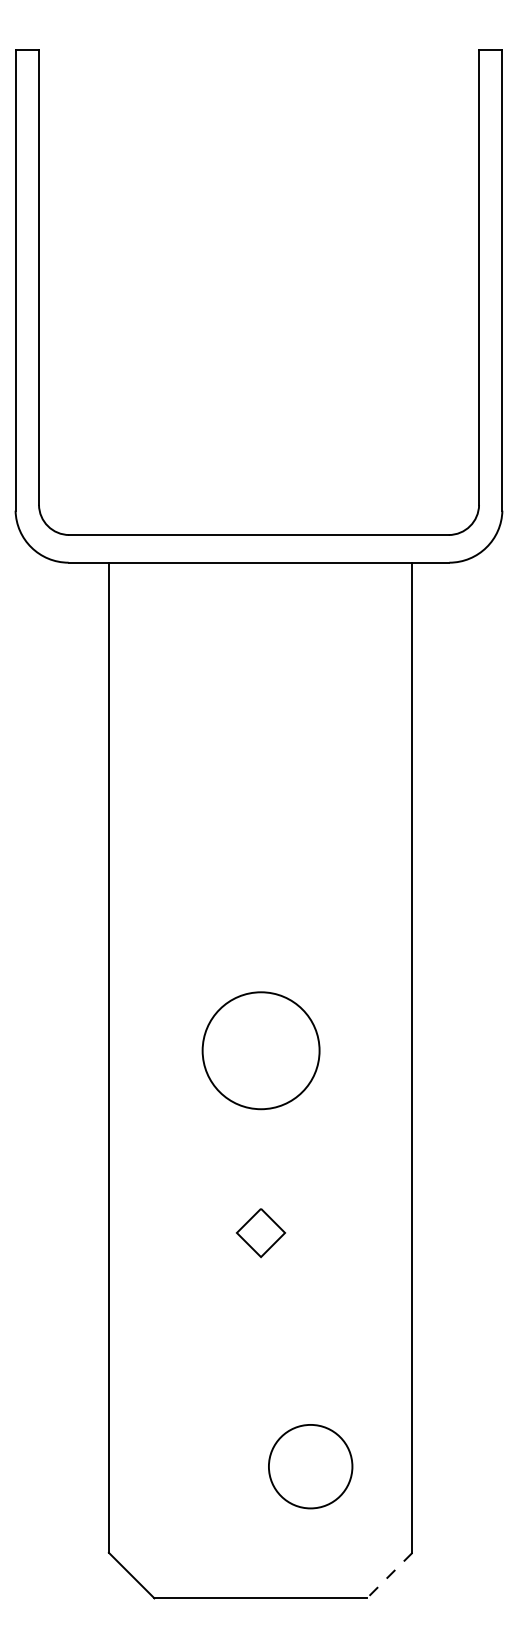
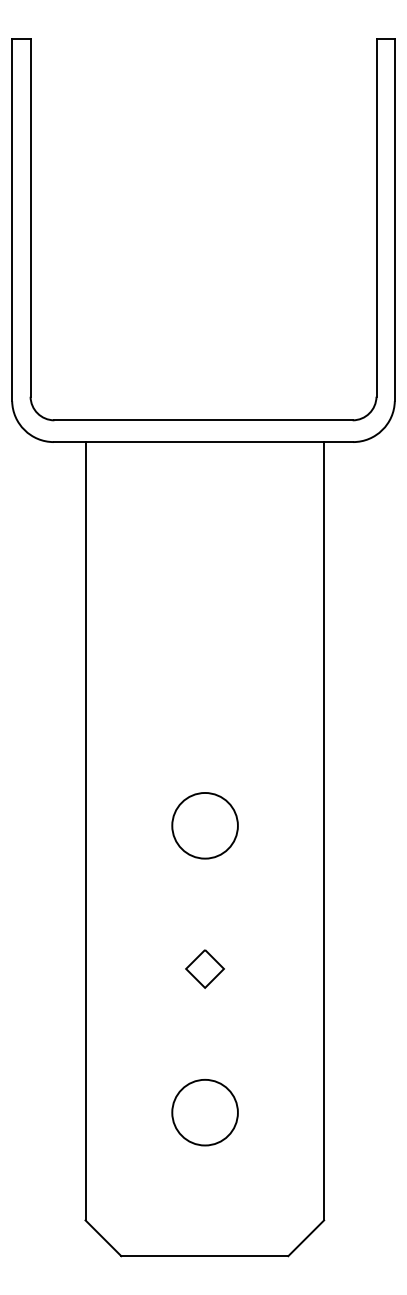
circle: (260, 1050) -> (204, 825), size x0.71
circle: (309, 1466) -> (204, 1112), moved
line: (388, 1575) -> (305, 1238), dashed -> solid

